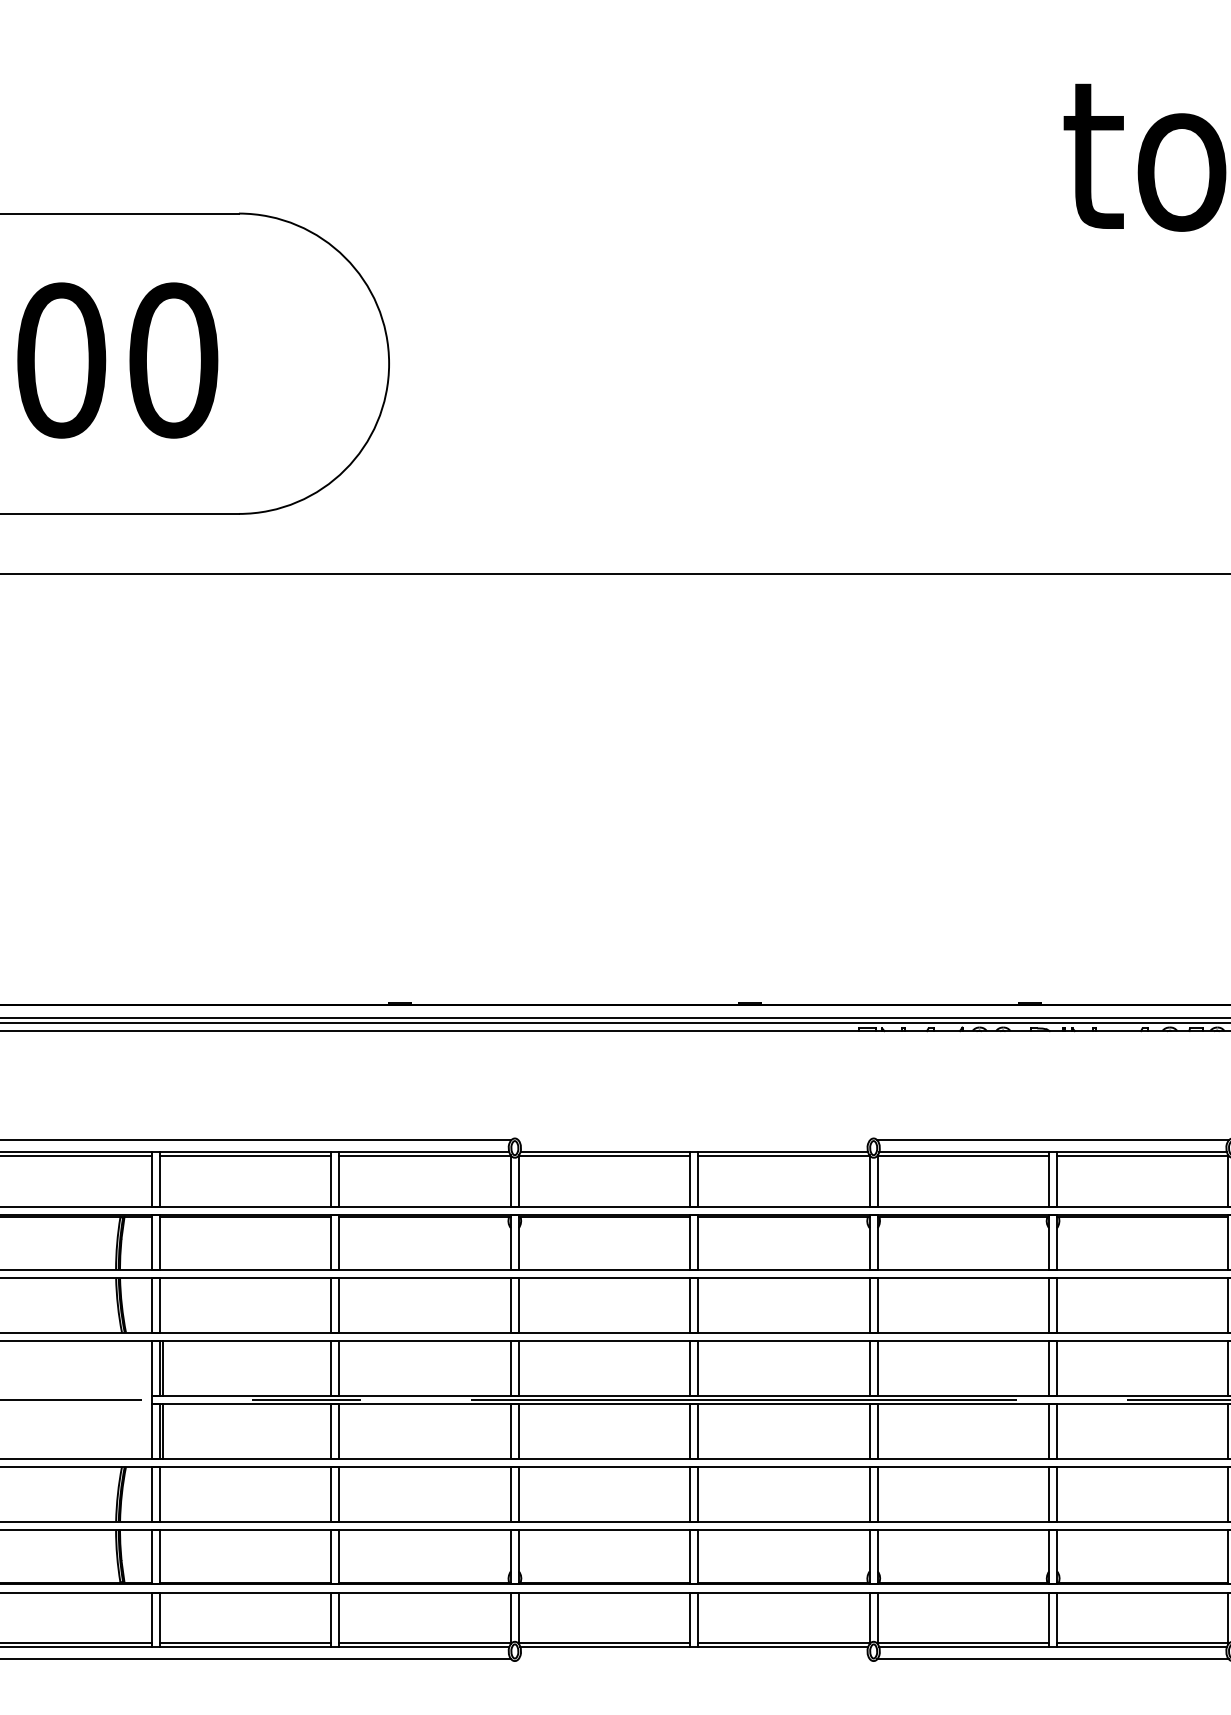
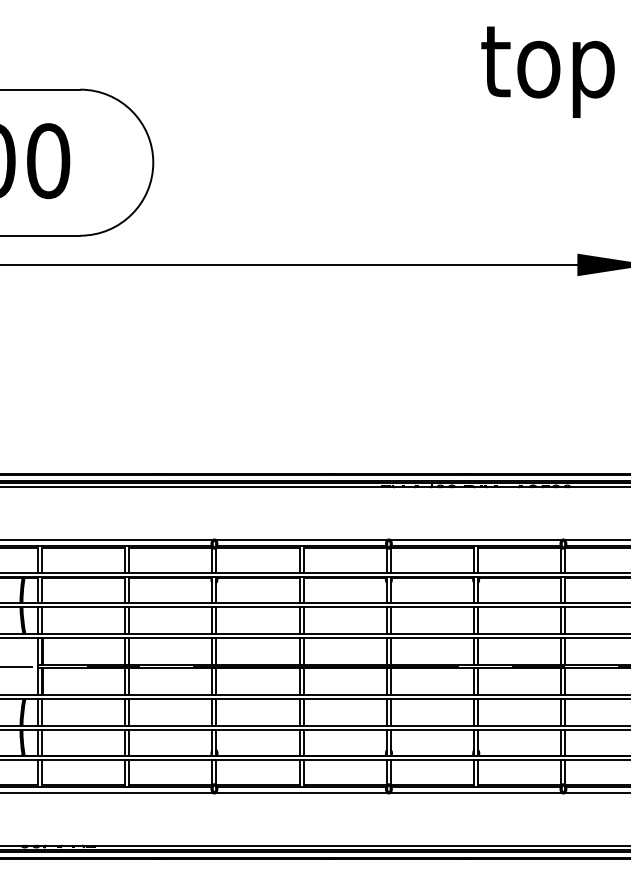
line: (693, 1140) -> (301, 540), added
line: (693, 1658) -> (301, 792), added

